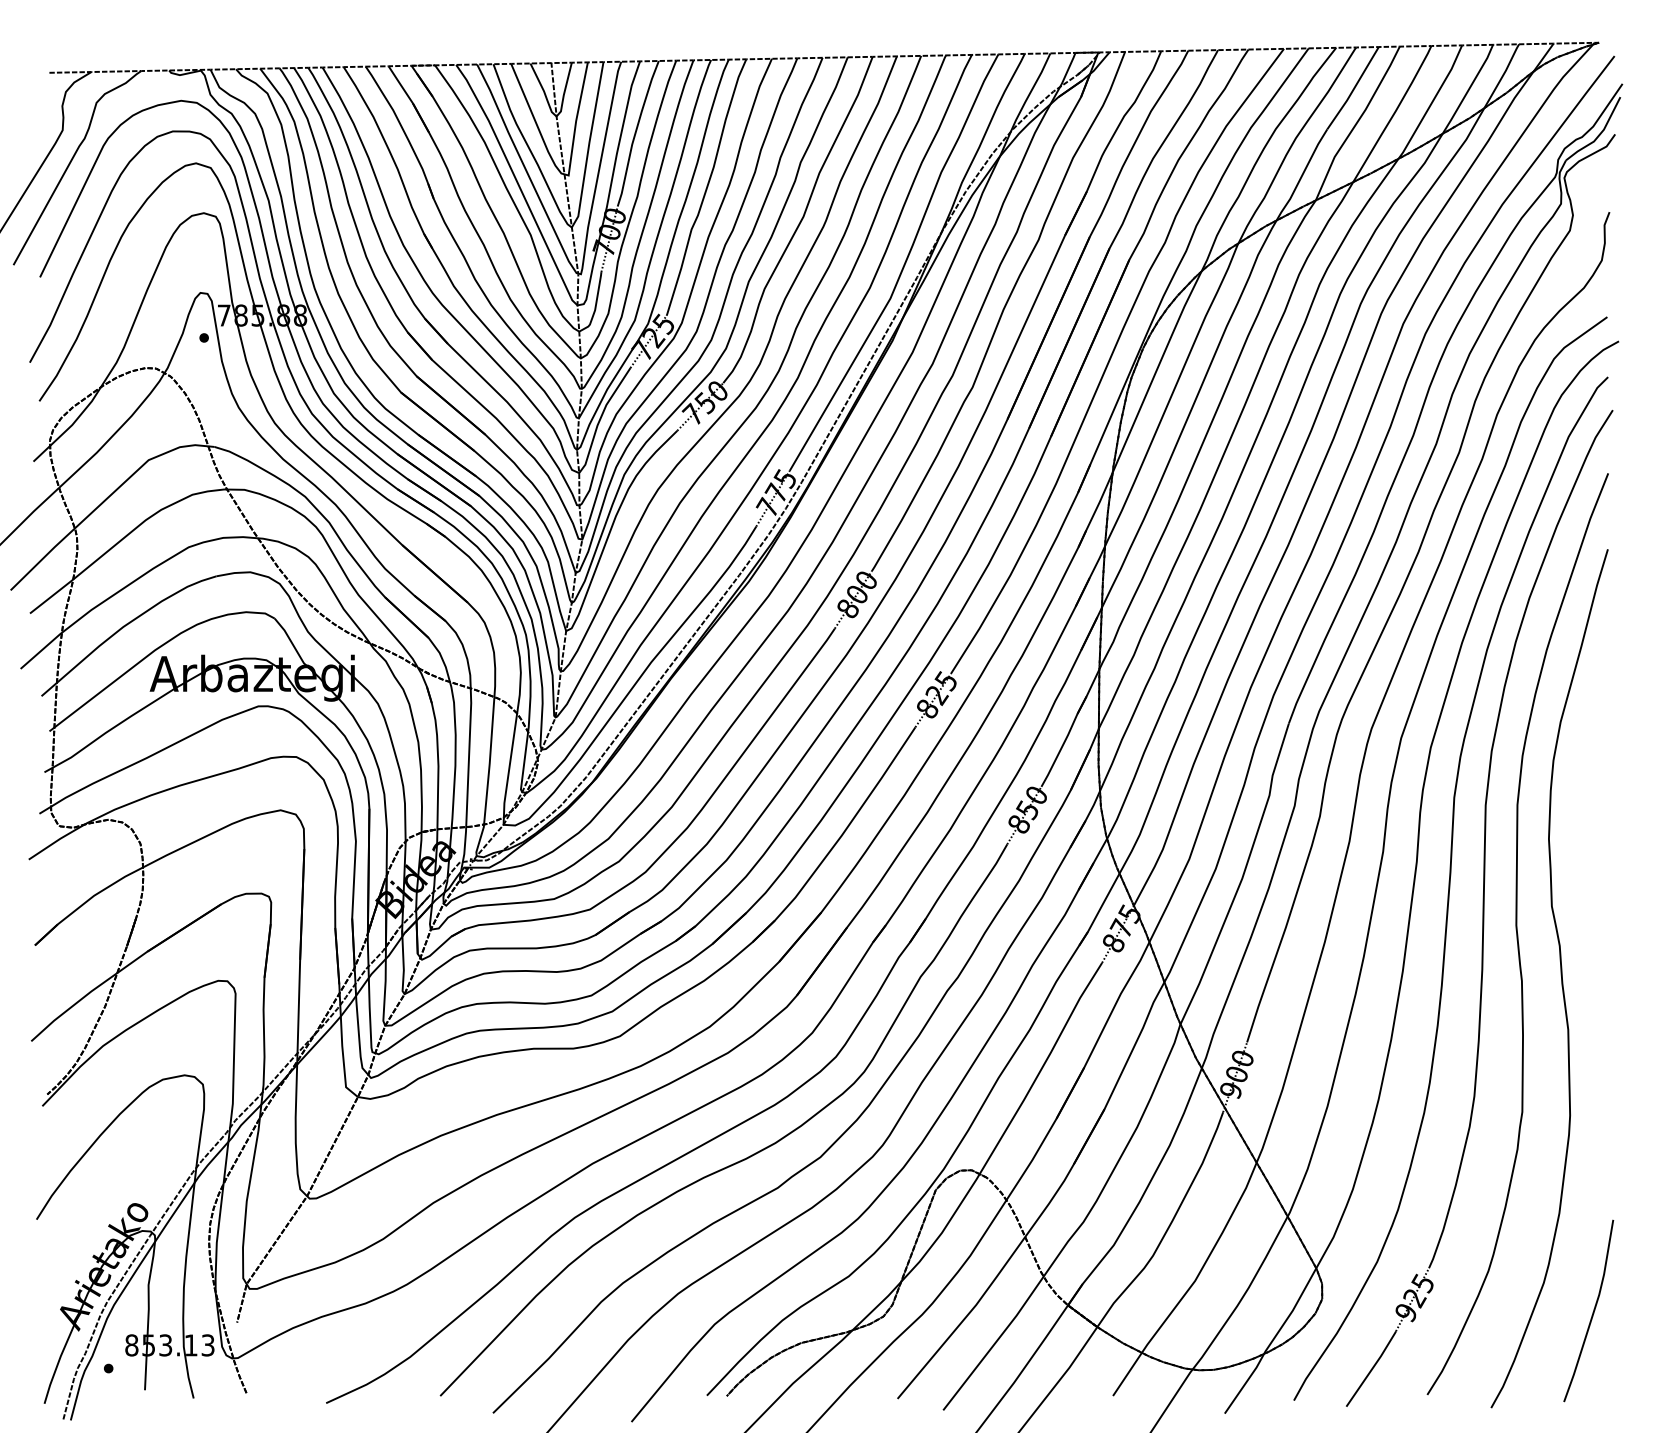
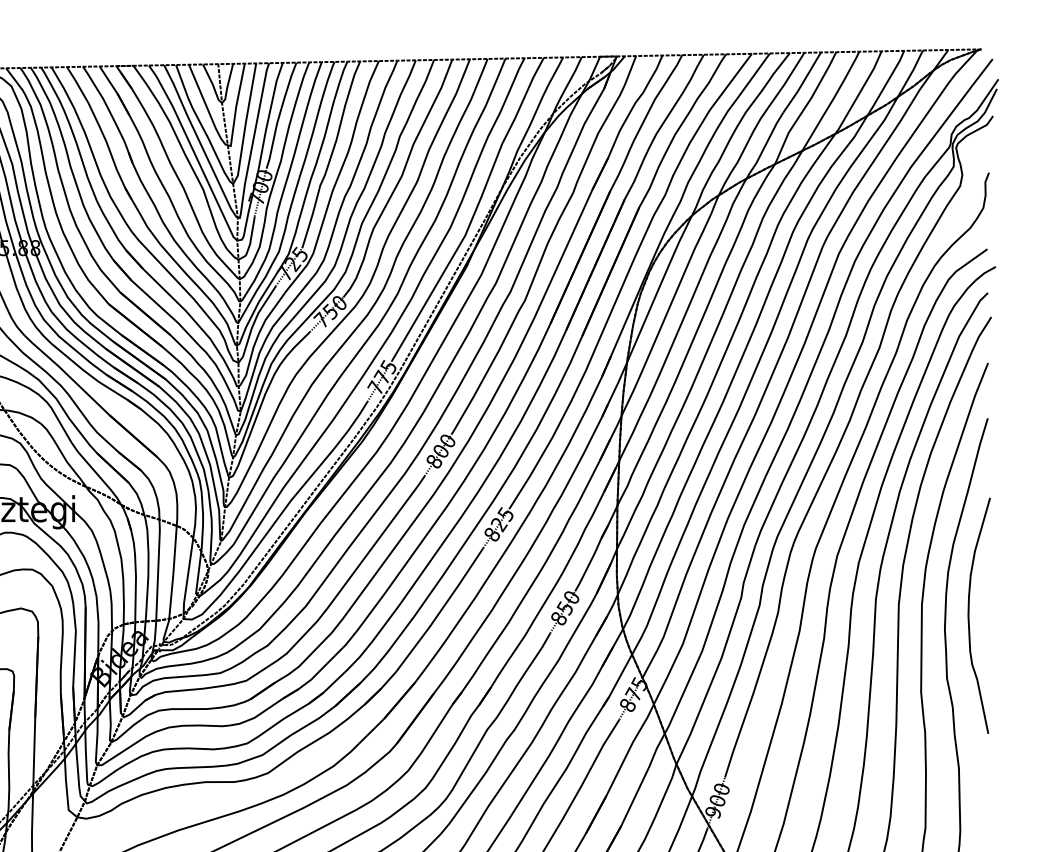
curve: (1582, 820) -> (969, 615), added

